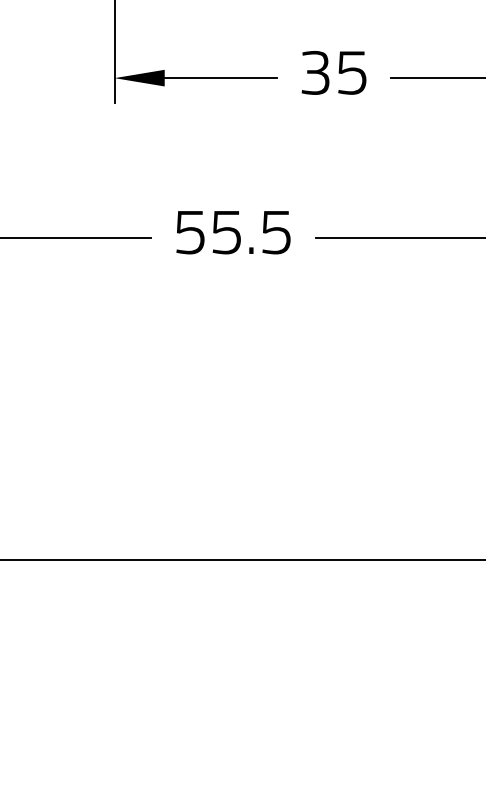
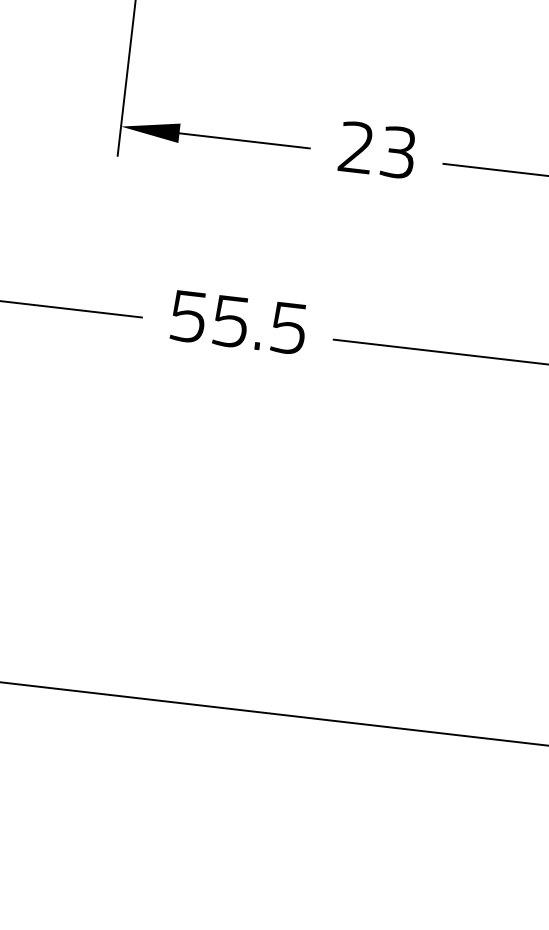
text: (333, 72) -> (376, 149), 35 -> 23

